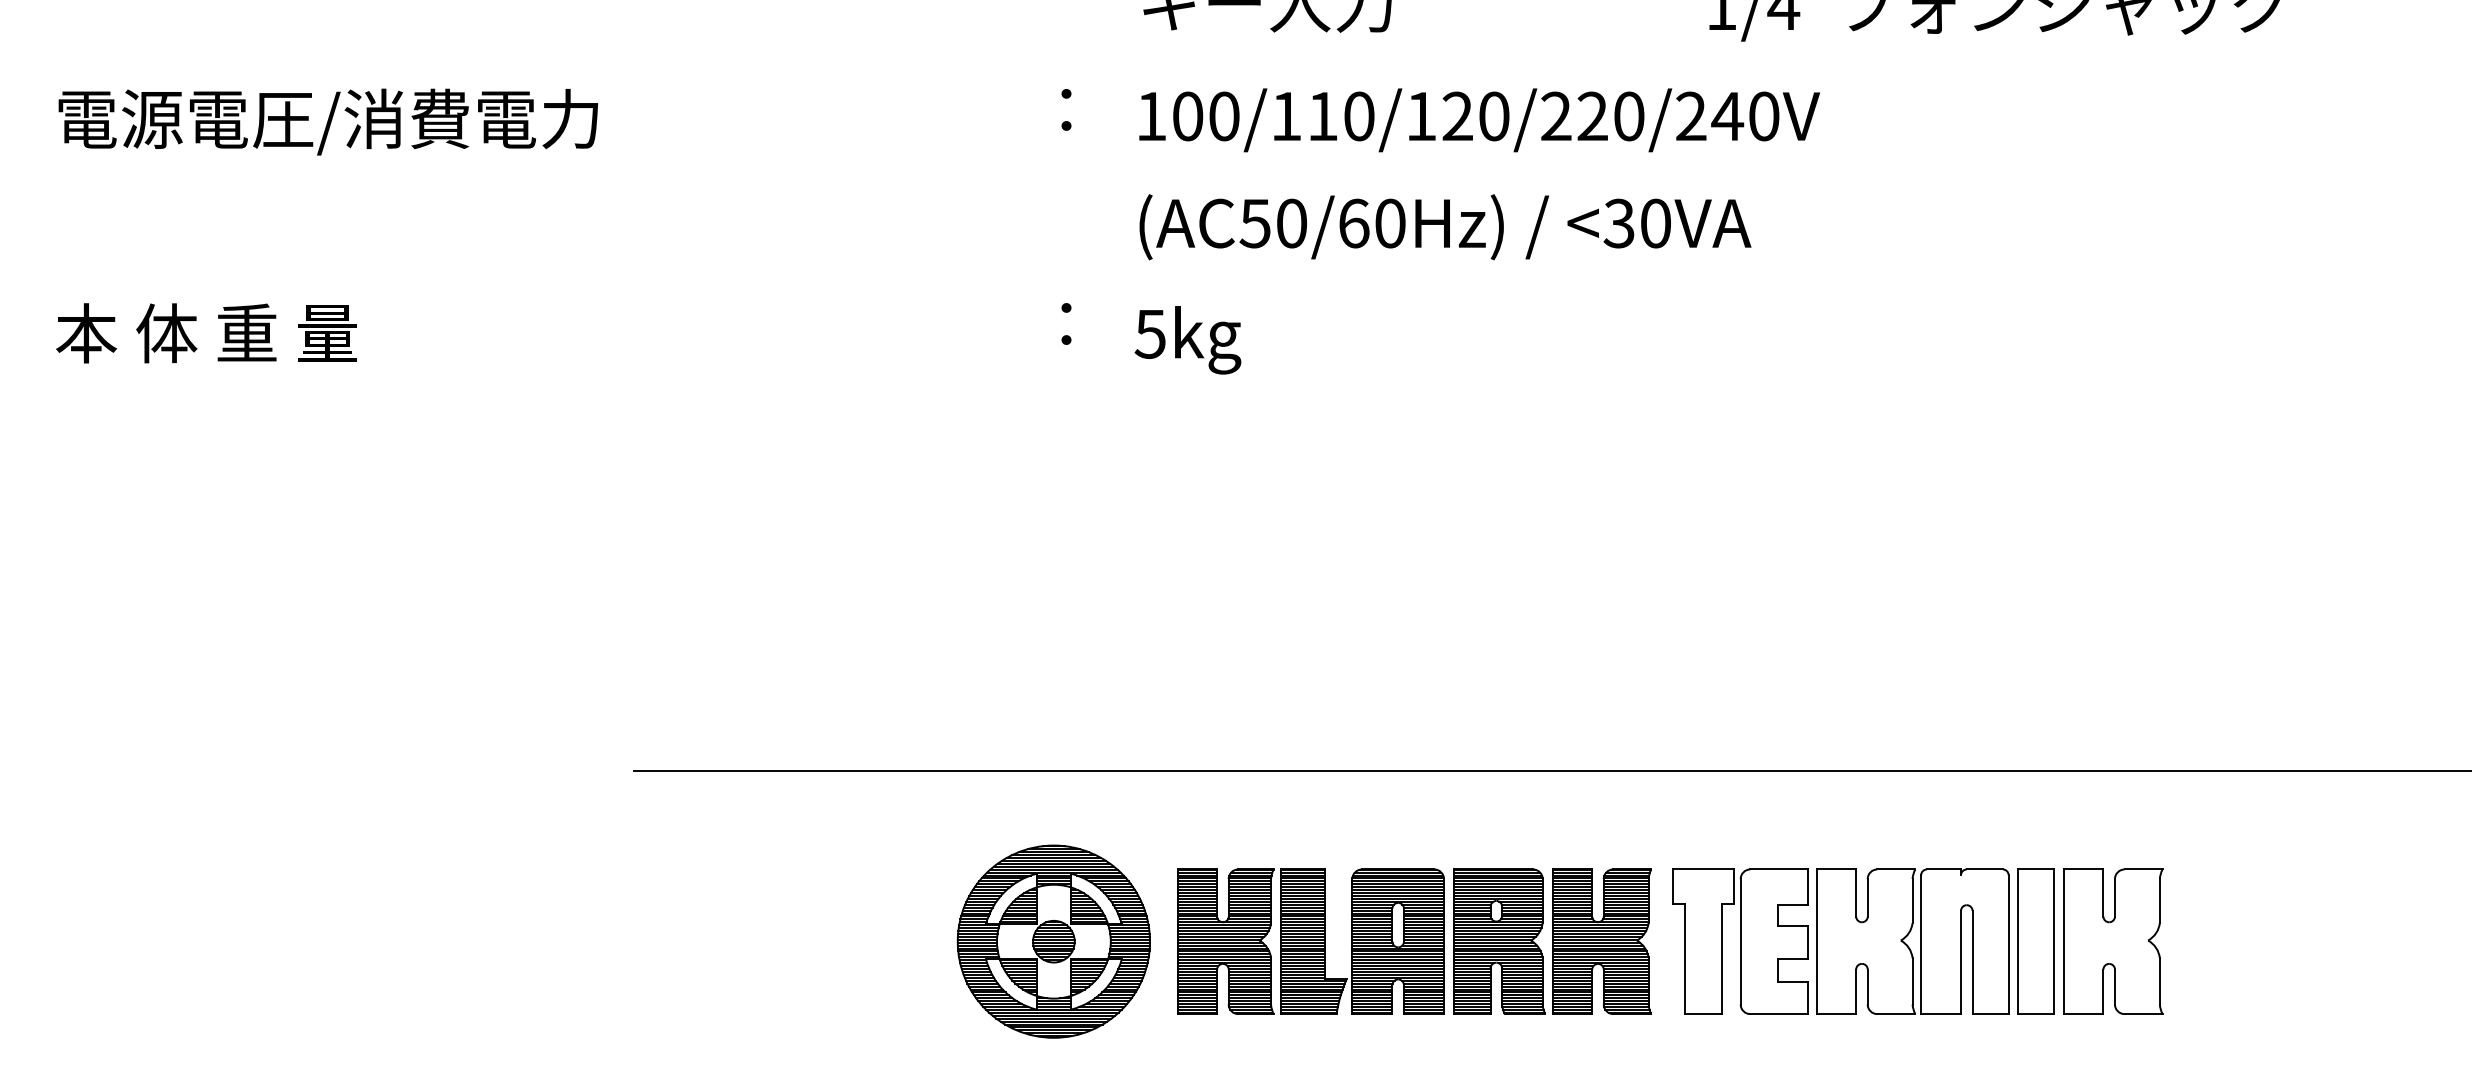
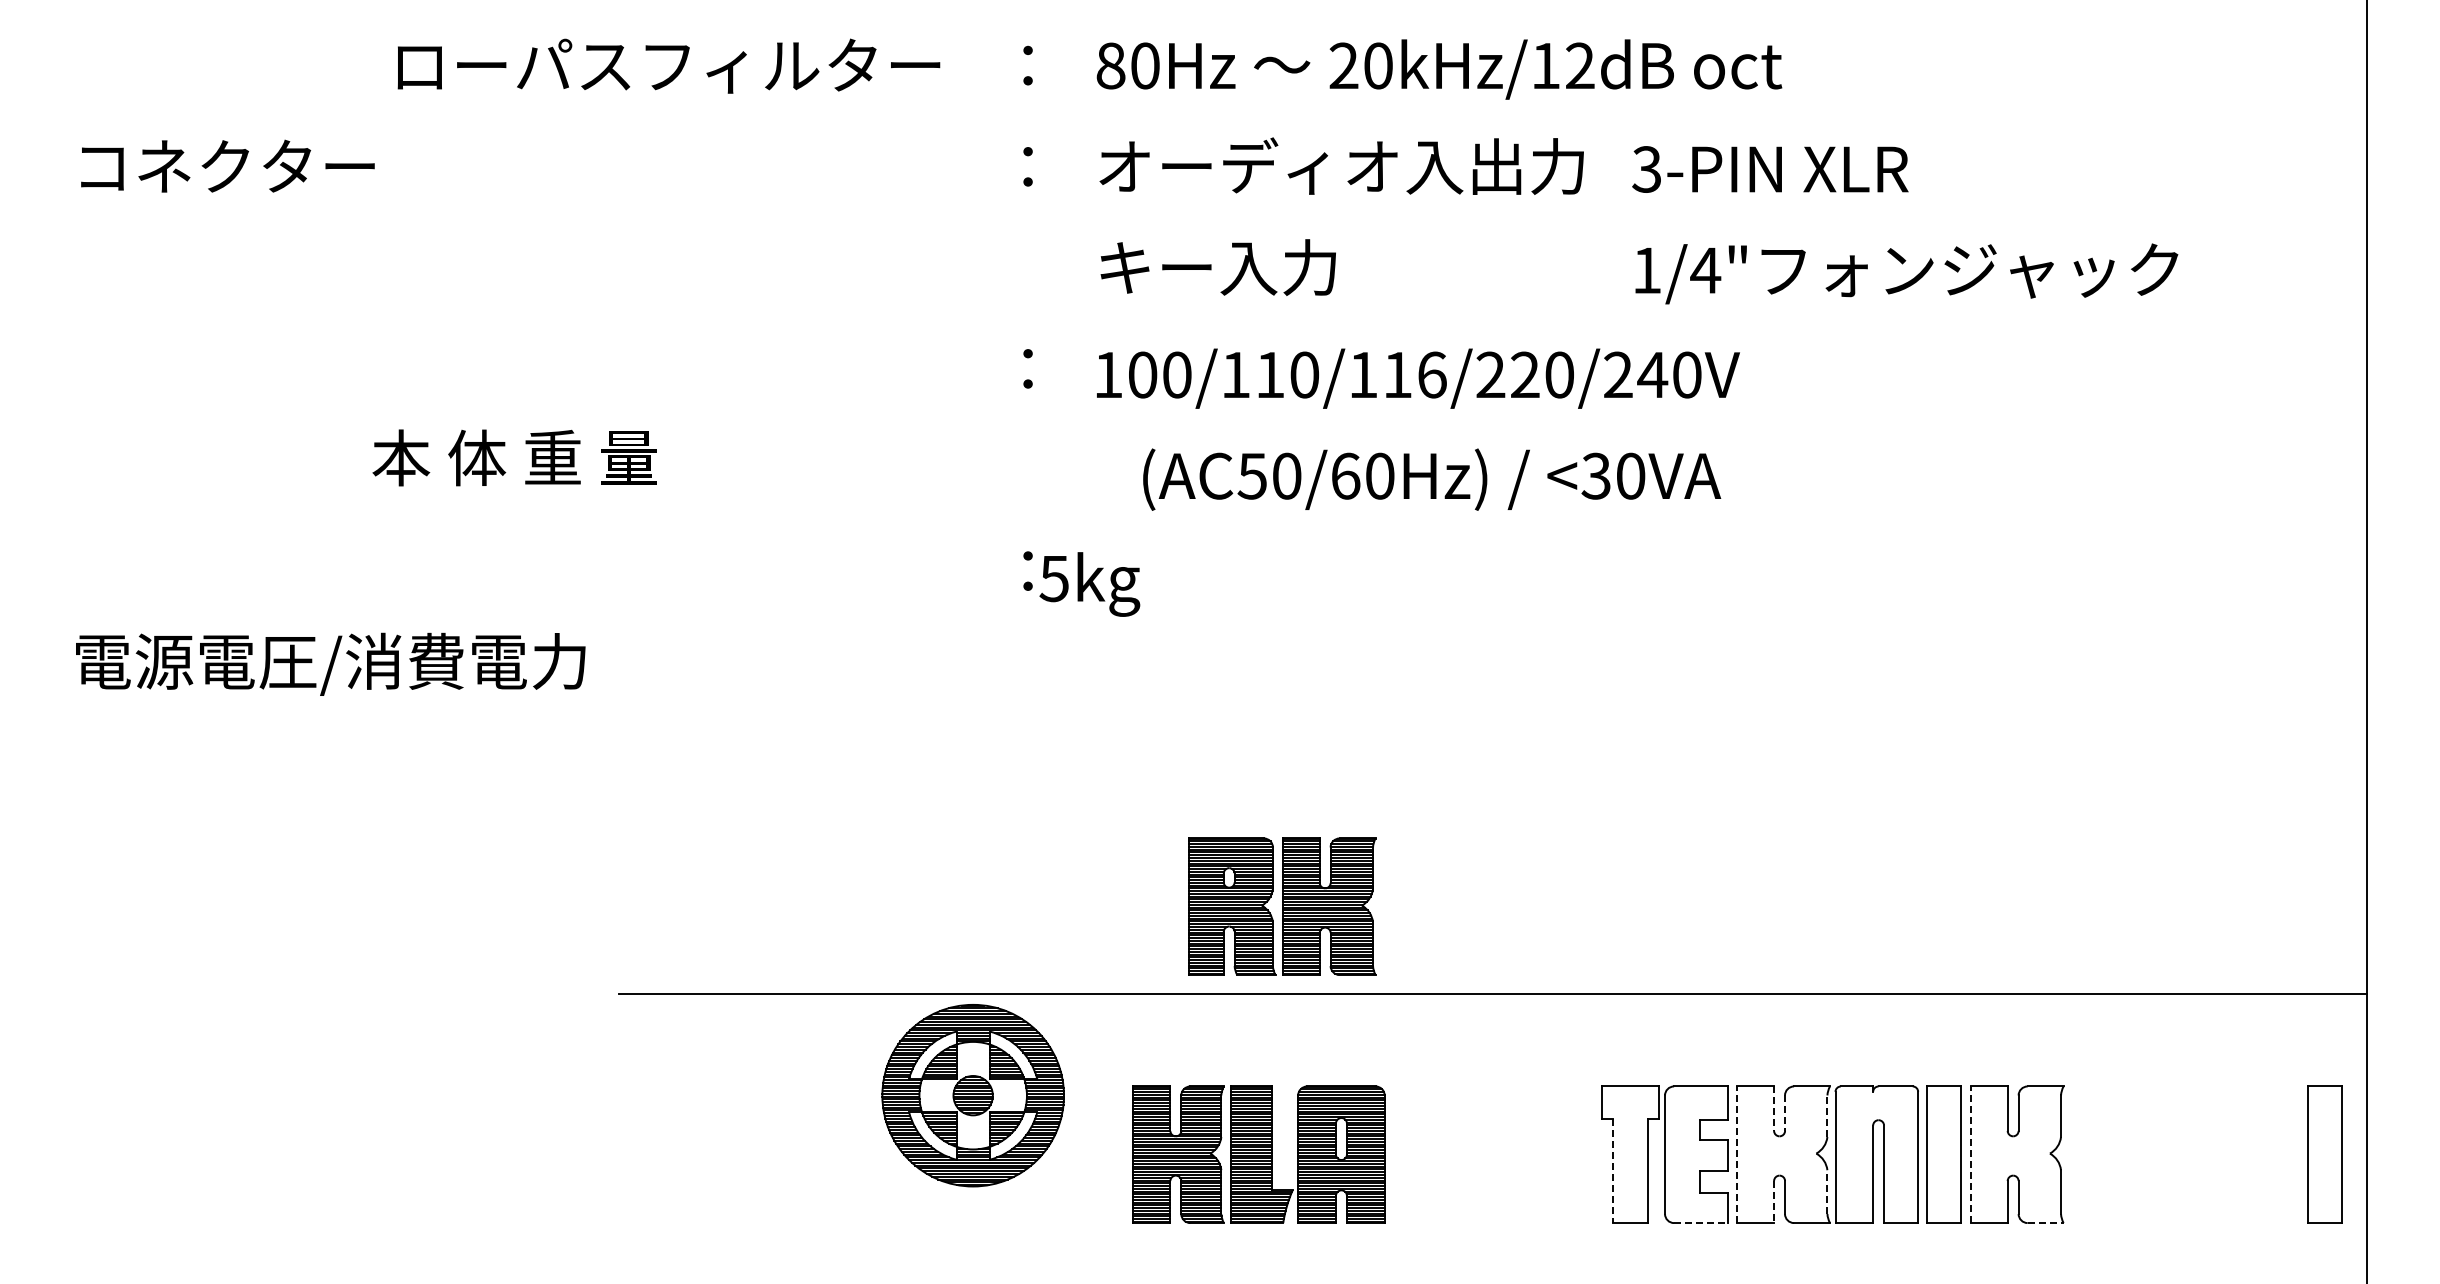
text: (1475, 115) -> (1414, 374), 100/110/120/220/240V -> 100/110/116/220/240V
text: (328, 121) -> (330, 663), moved
text: (1445, 227) -> (1432, 479), moved
text: (206, 332) -> (514, 457), moved
text: (1187, 340) -> (1089, 584), moved
line: (1856, 893) -> (1774, 1109), solid -> dashed
line: (1868, 898) -> (1785, 1113), solid -> dashed
line: (1912, 901) -> (1827, 1116), solid -> dashed
part: (1053, 941) -> (972, 1095), moved
part: (1552, 941) -> (1282, 906), moved
line: (1817, 941) -> (1737, 1154), solid -> dashed
line: (2064, 941) -> (1970, 1154), solid -> dashed
part: (2438, 941) -> (2324, 1154), added
line: (1685, 959) -> (1612, 1171), solid -> dashed
line: (1912, 981) -> (1827, 1192), solid -> dashed
line: (1856, 992) -> (1774, 1202), solid -> dashed
line: (1779, 1014) -> (1701, 1223), solid -> dashed
line: (2143, 1014) -> (2045, 1223), solid -> dashed

